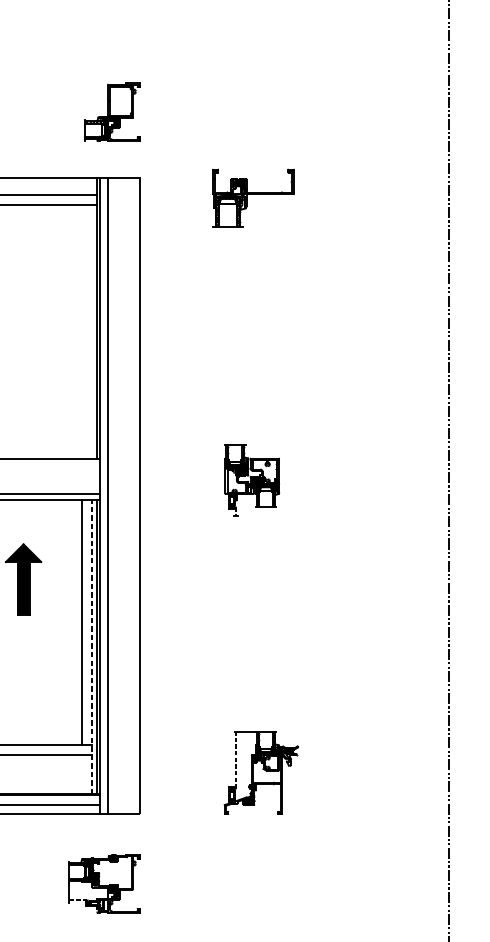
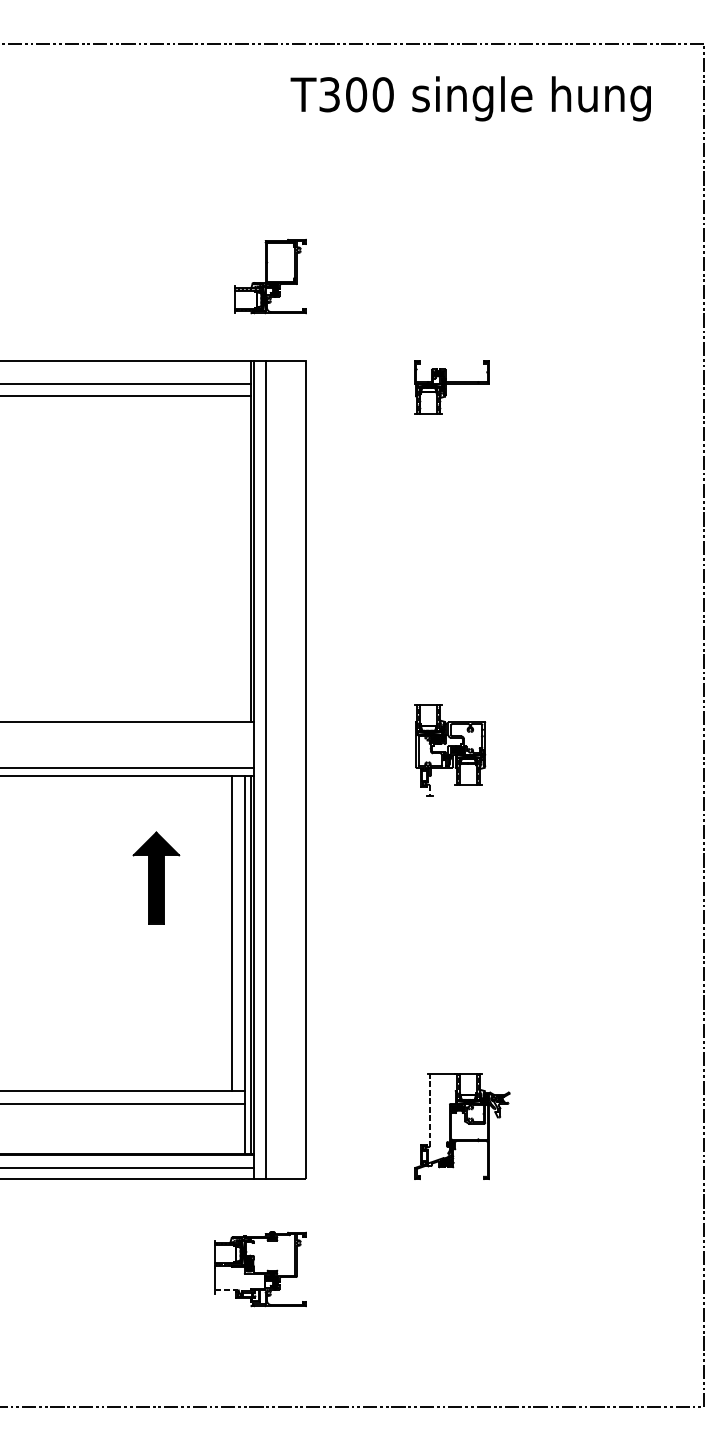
part: (252, 198) -> (451, 387), size x0.71
line: (92, 647) -> (244, 965), dashed -> solid

